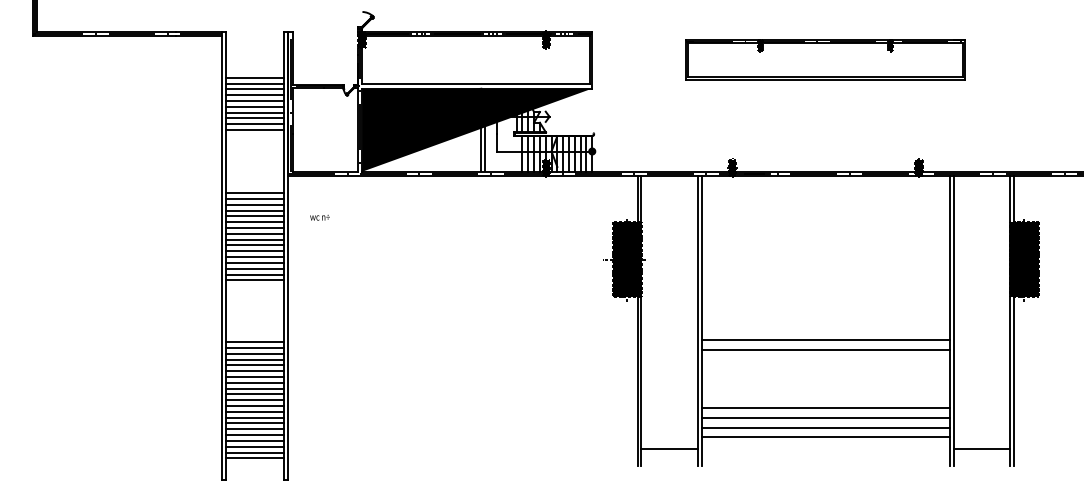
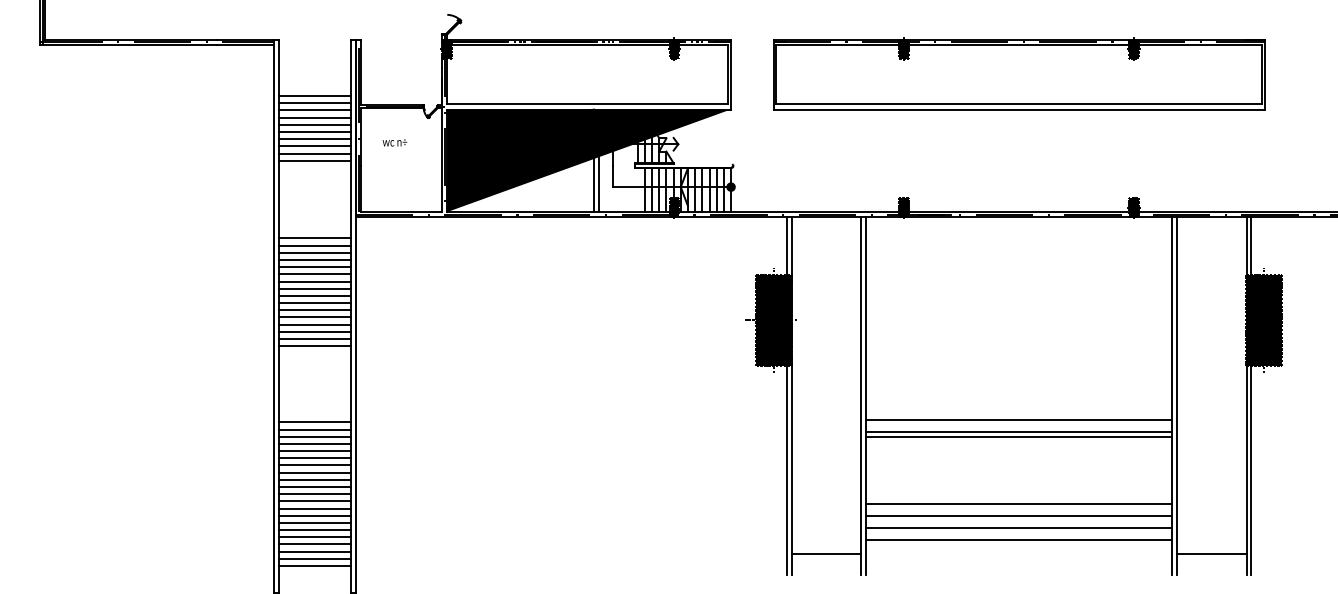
part: (825, 59) -> (1019, 73), size x1.43
text: (319, 217) -> (394, 142), moved
line: (825, 353) -> (1019, 436), added

